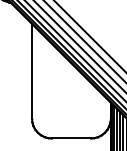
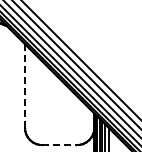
line: (31, 70) -> (24, 85), solid -> dashed
line: (72, 138) -> (60, 145), solid -> dashed

